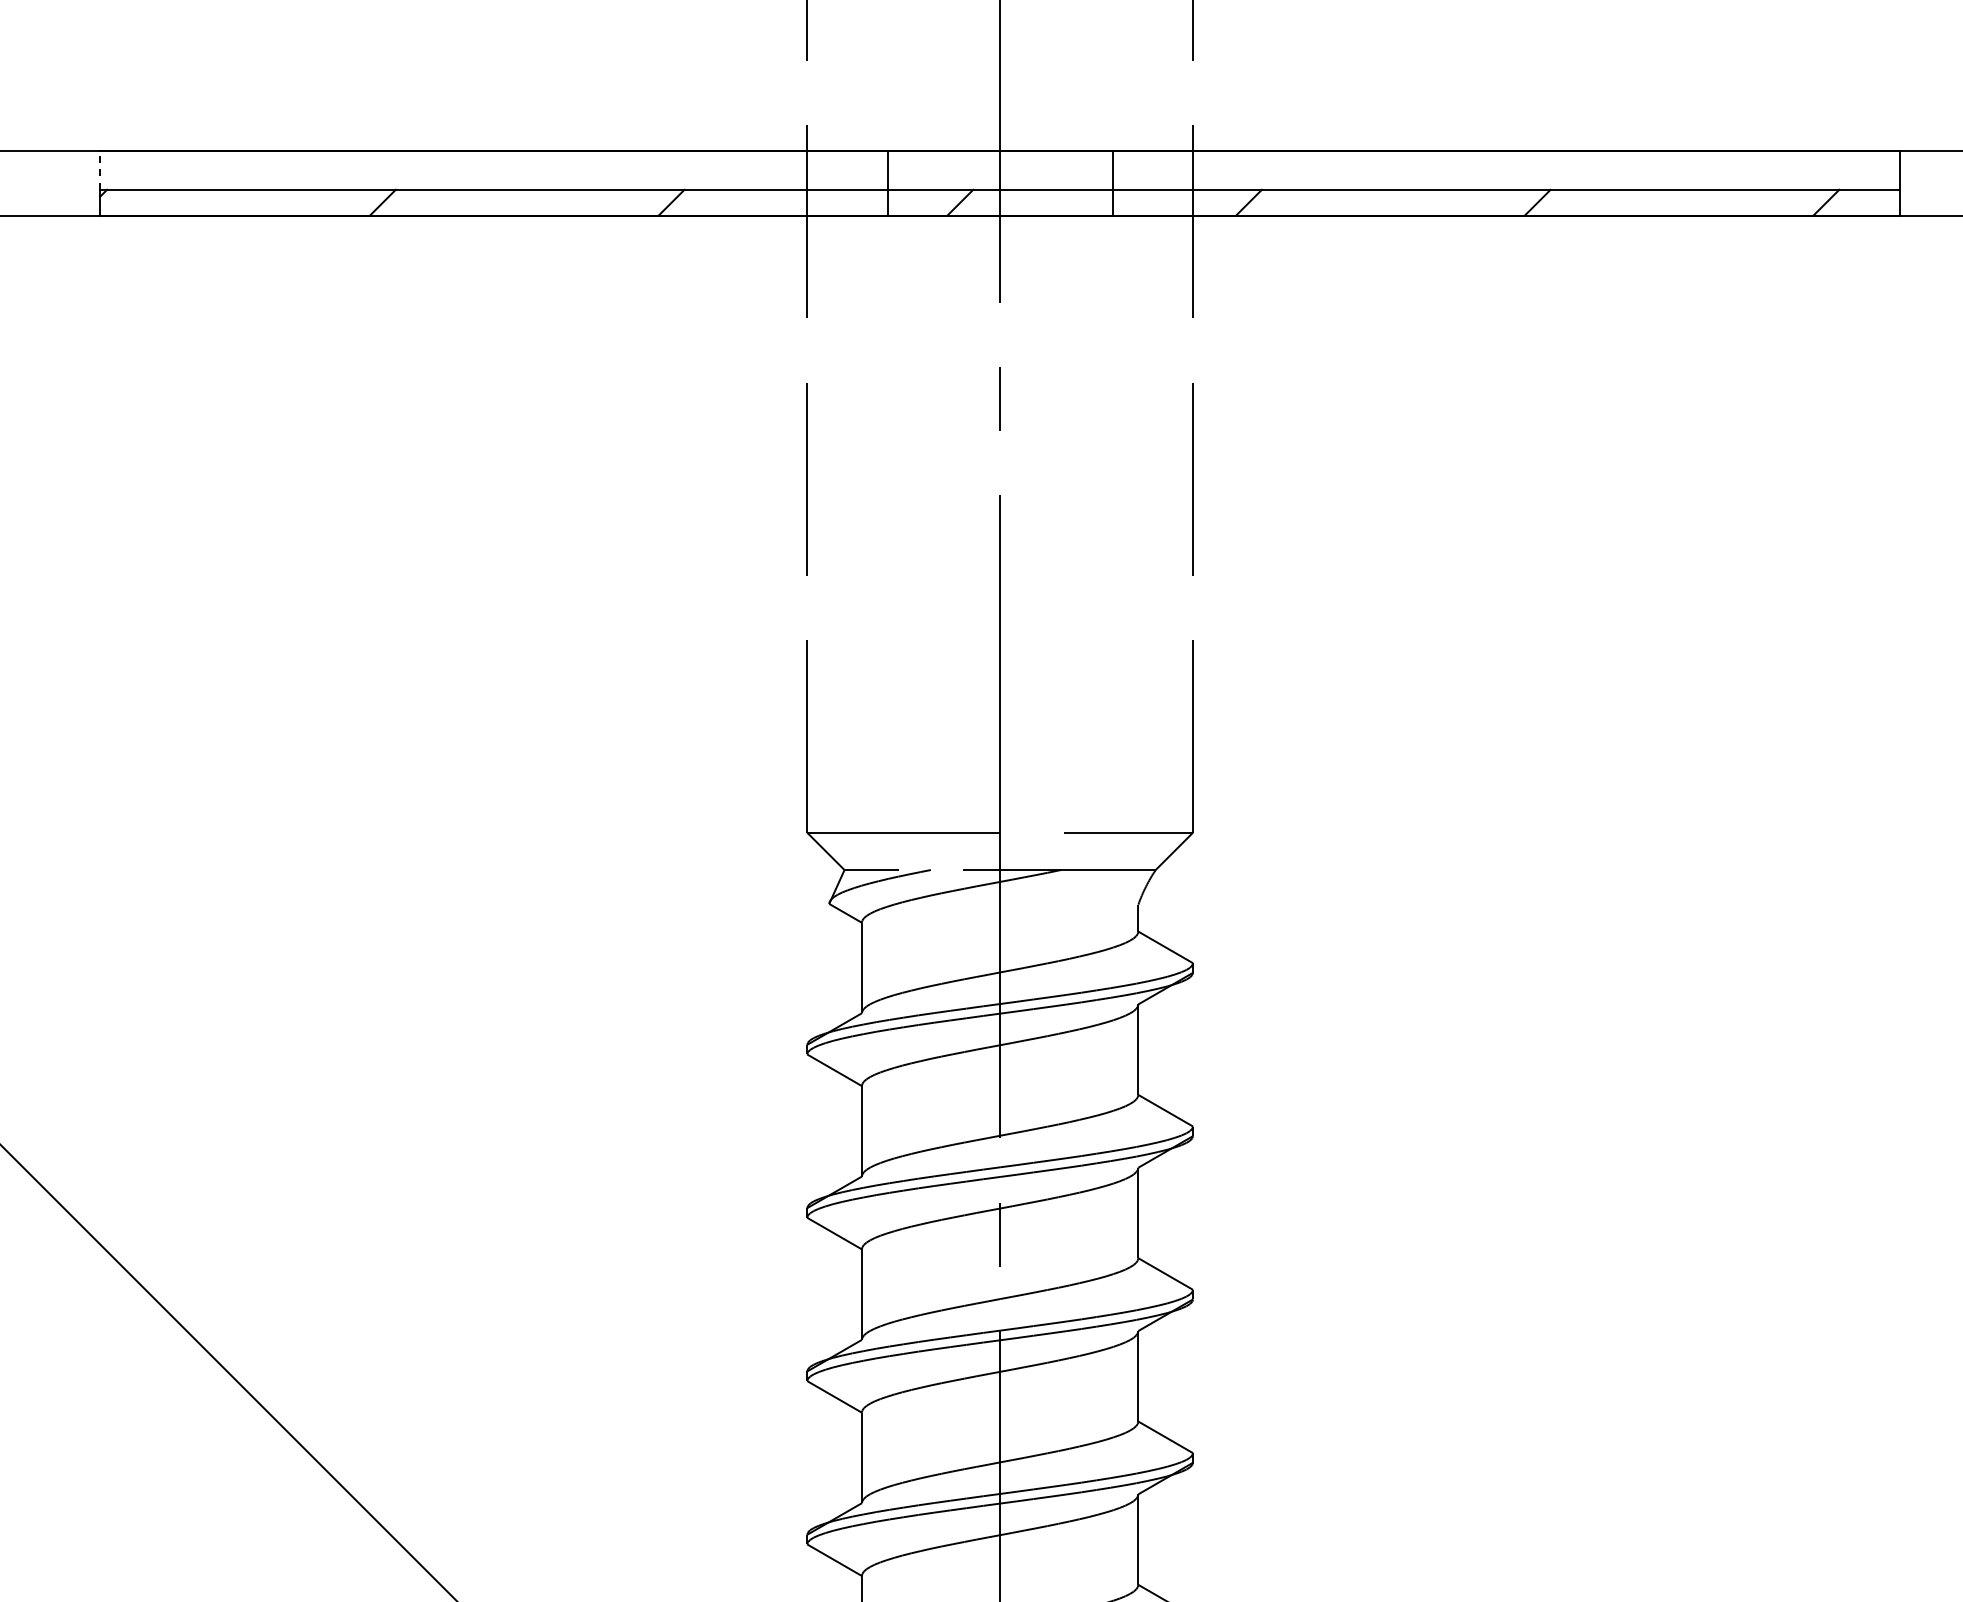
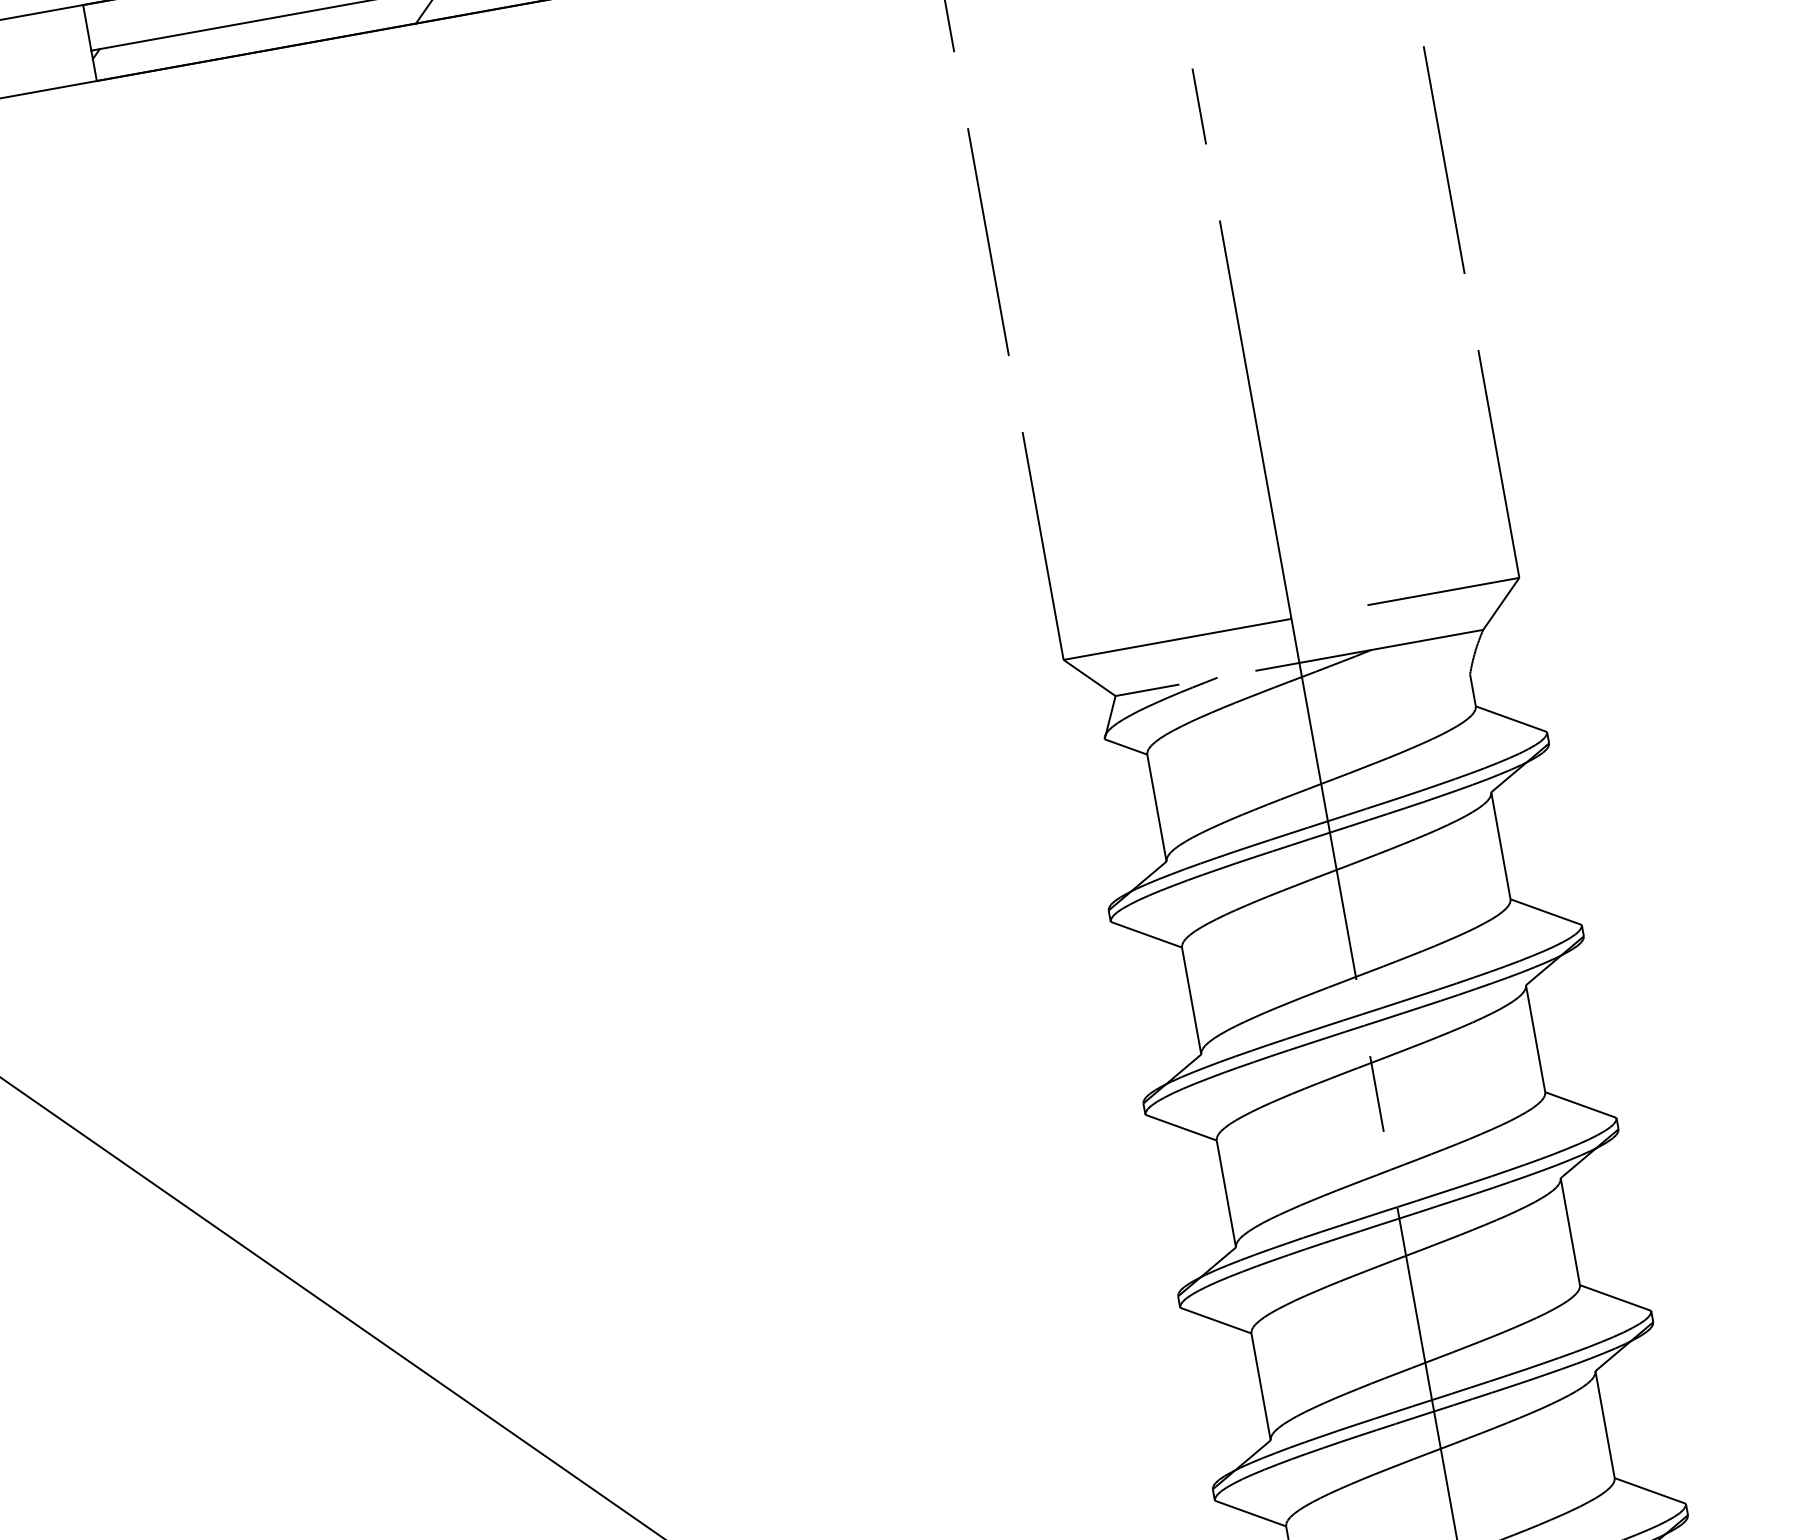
line: (100, 170) -> (87, 27), dashed -> solid

